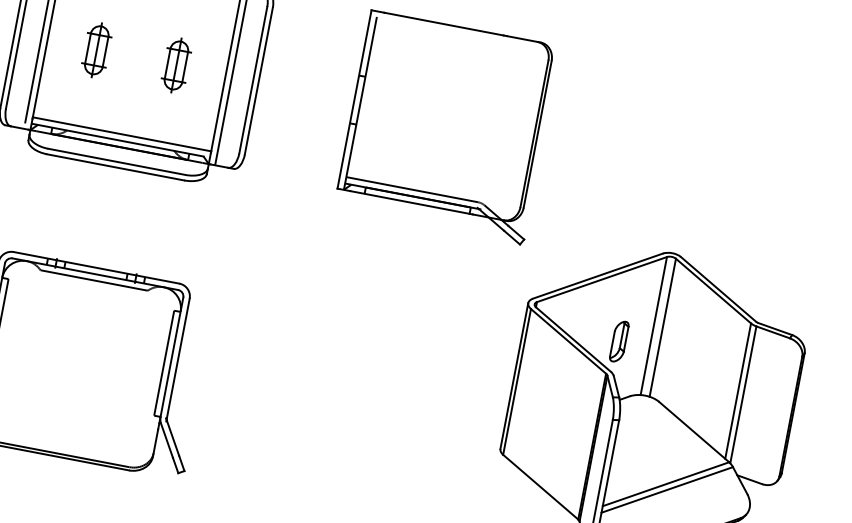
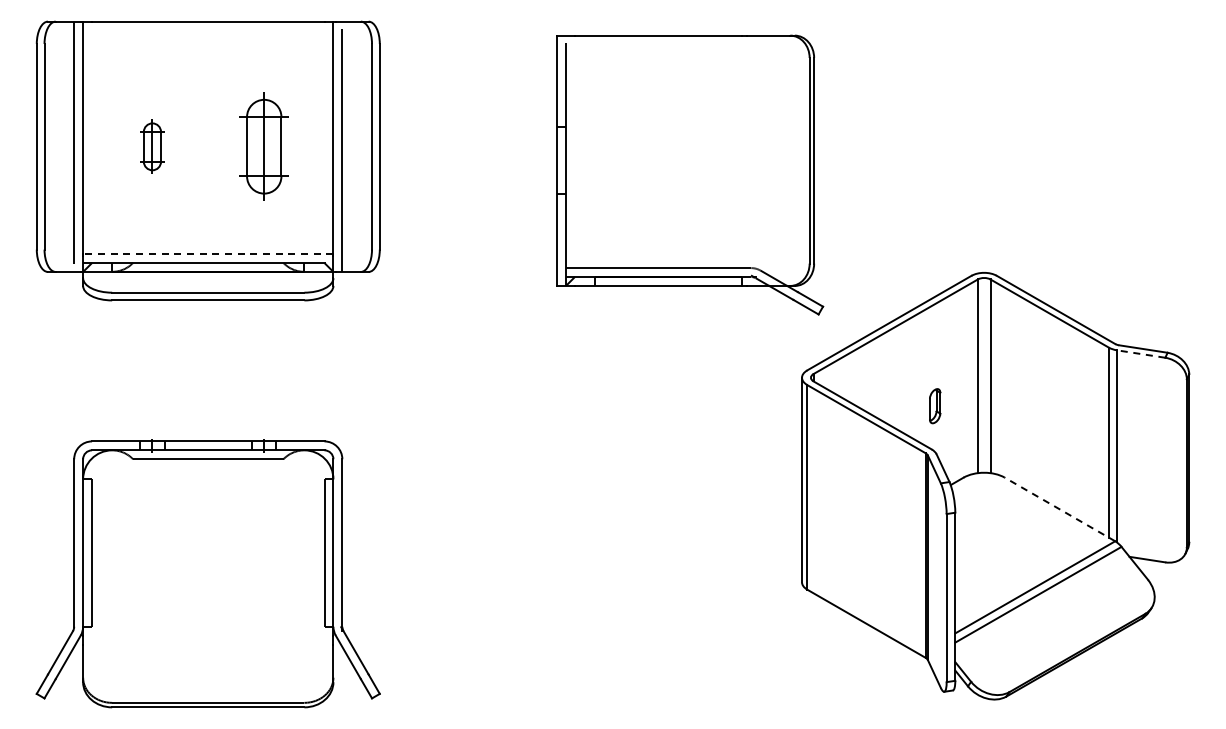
part: (96, 50) -> (152, 146), size x0.7
part: (176, 65) -> (263, 146), size x1.4
part: (447, 127) -> (690, 174), moved
line: (121, 134) -> (207, 254), solid -> dashed
line: (772, 331) -> (1140, 353), solid -> dashed
part: (618, 340) -> (934, 405), size x0.6
line: (693, 432) -> (1059, 509), solid -> dashed

